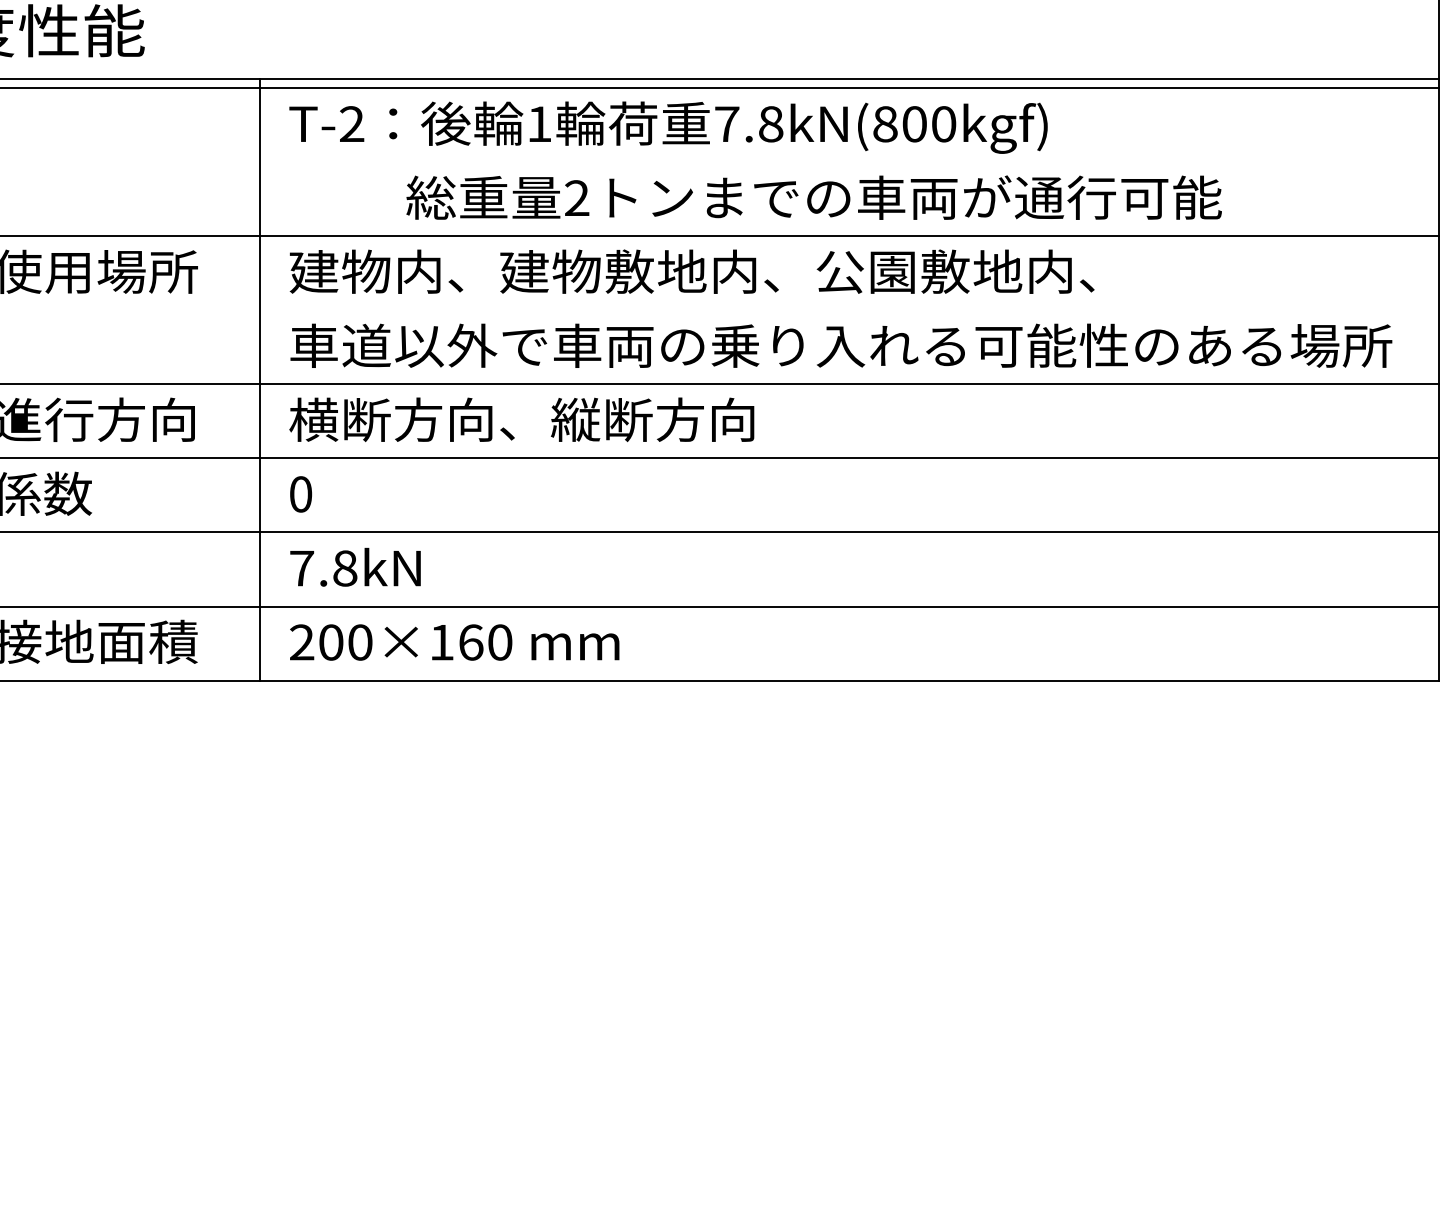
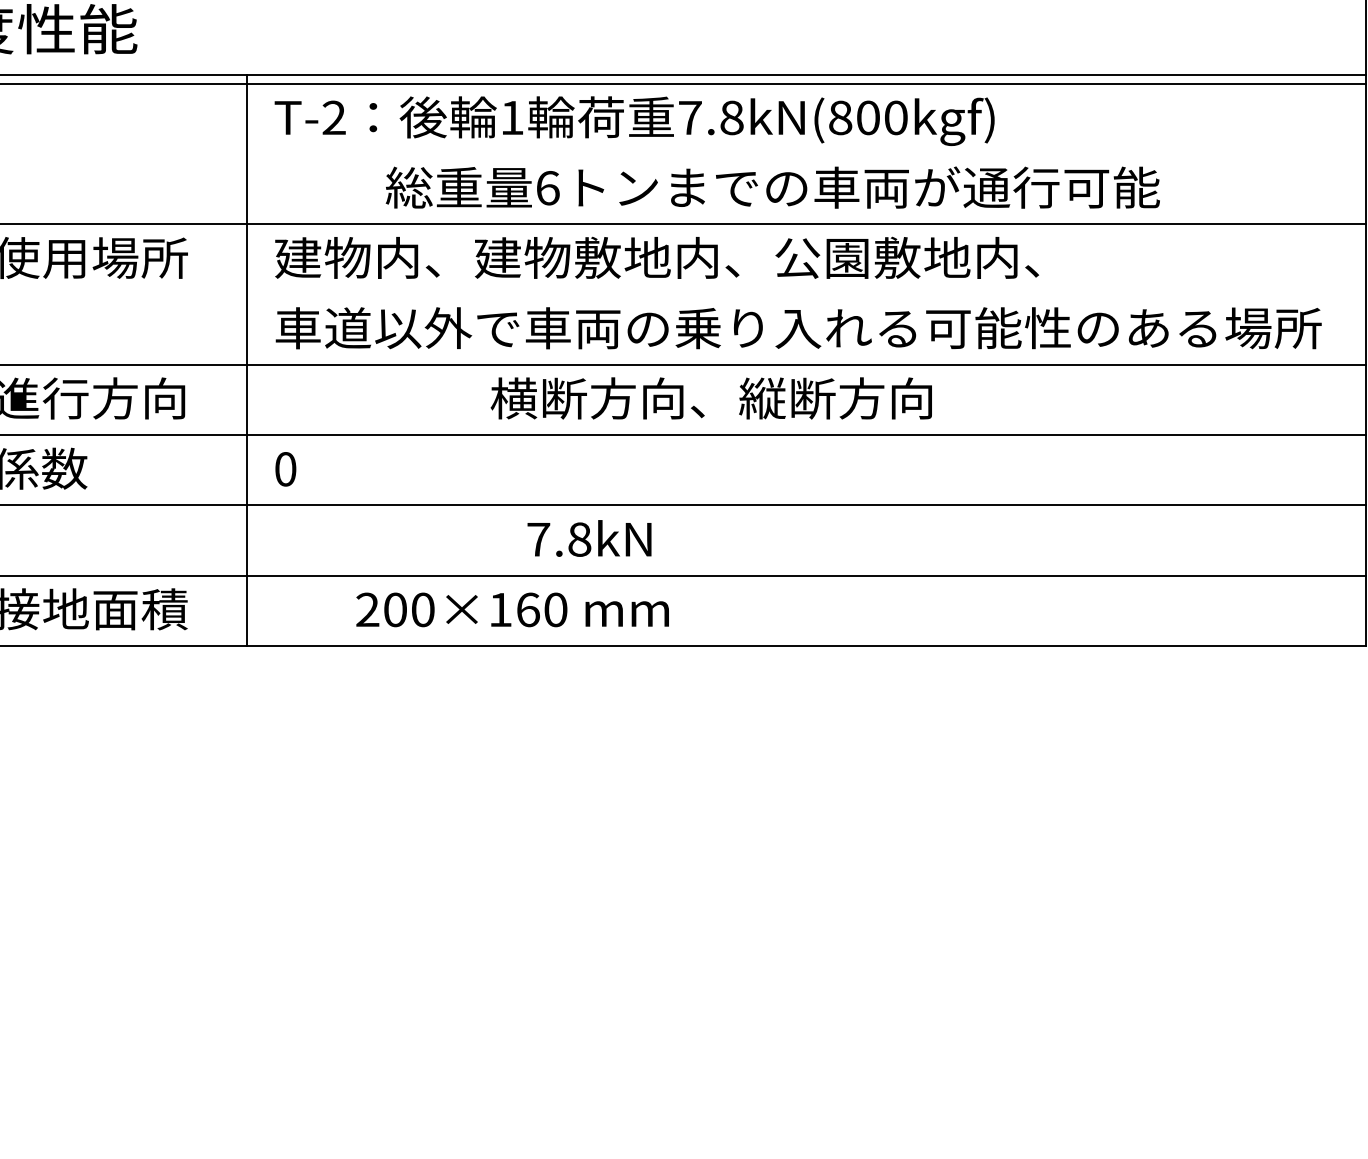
text: (576, 198) -> (547, 188), 2 -> 6
text: (520, 419) -> (710, 398), moved
text: (355, 567) -> (589, 538), moved
text: (454, 642) -> (512, 609), moved

